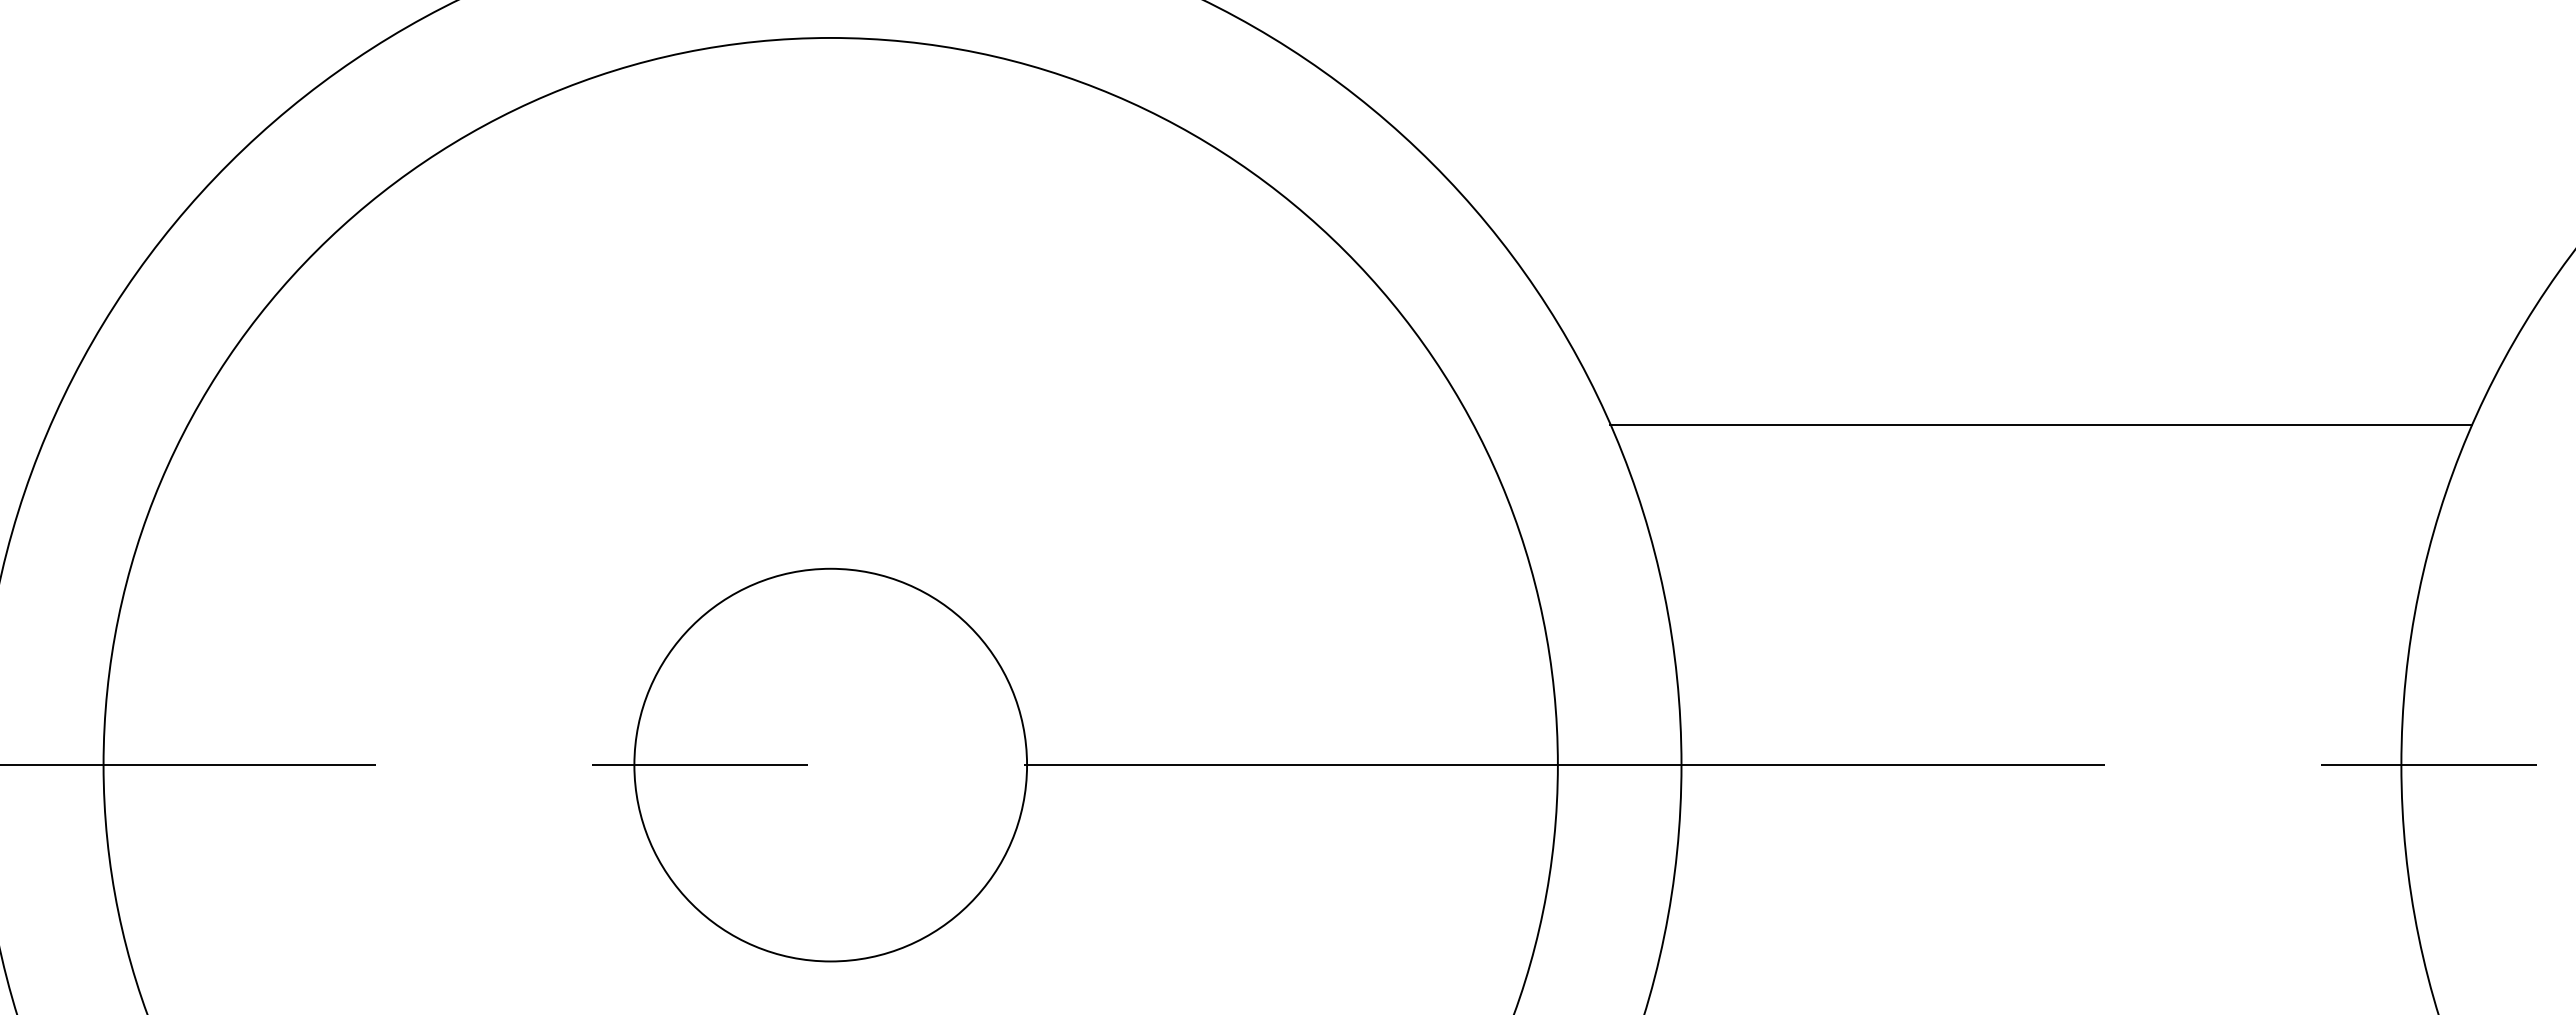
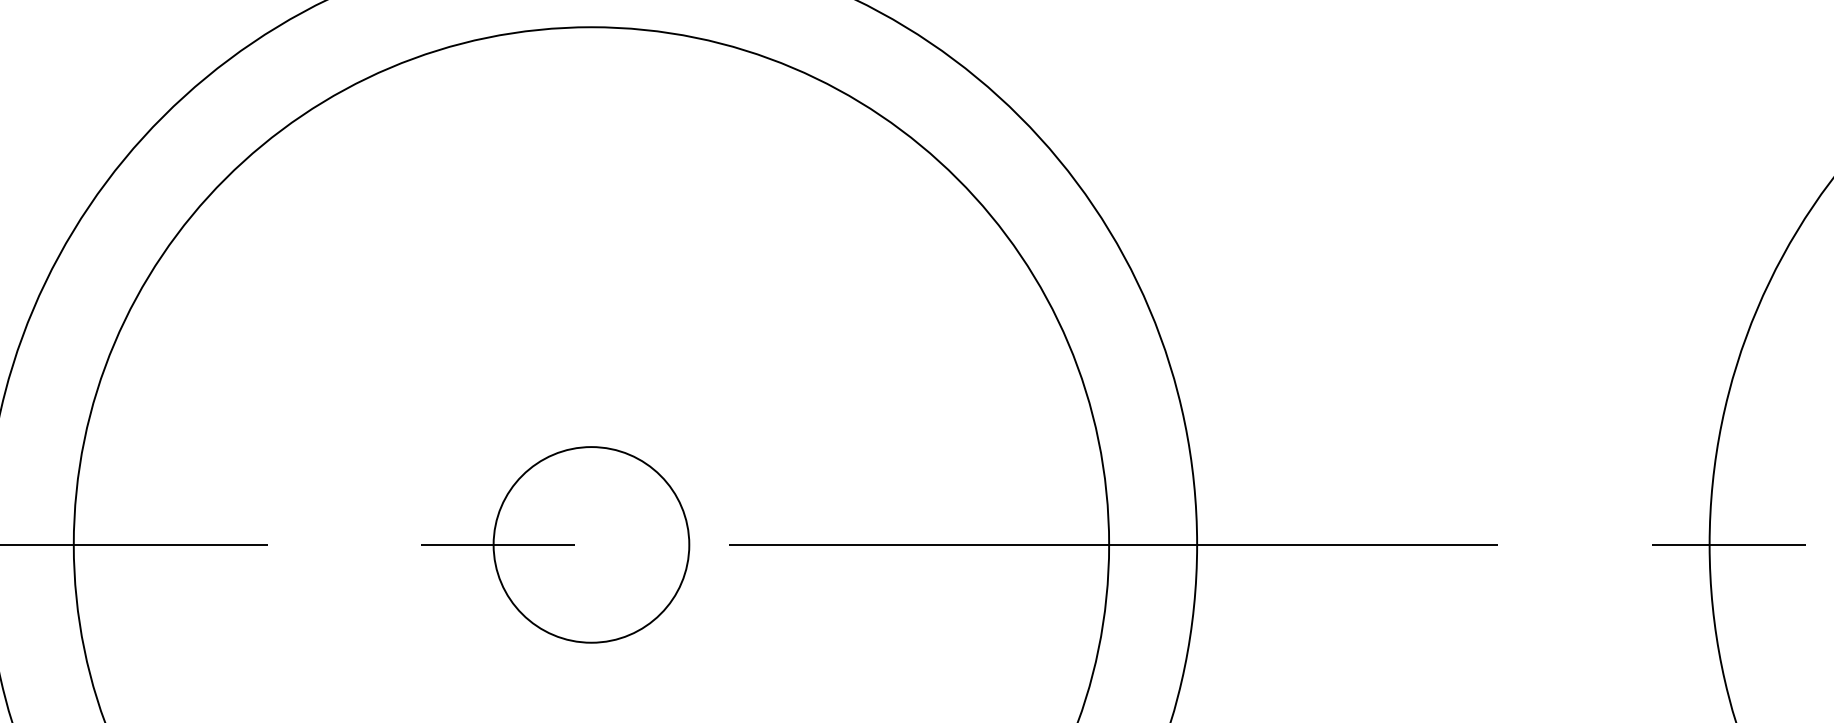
line: (2041, 424) -> (1453, 302), removed
circle: (830, 764) -> (591, 544), size x0.7

